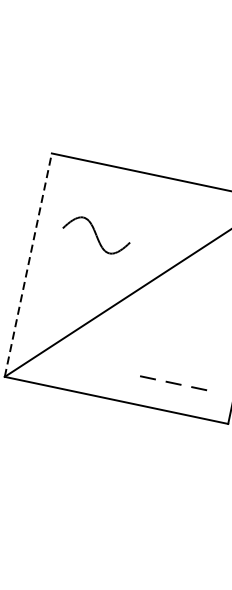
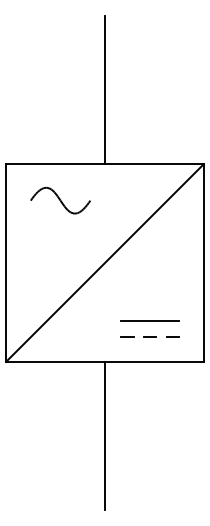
line: (181, 92) -> (105, 89), added
part: (96, 235) -> (60, 200), moved
line: (28, 265) -> (6, 263), dashed -> solid
line: (177, 364) -> (150, 320), added
line: (99, 483) -> (105, 435), added

